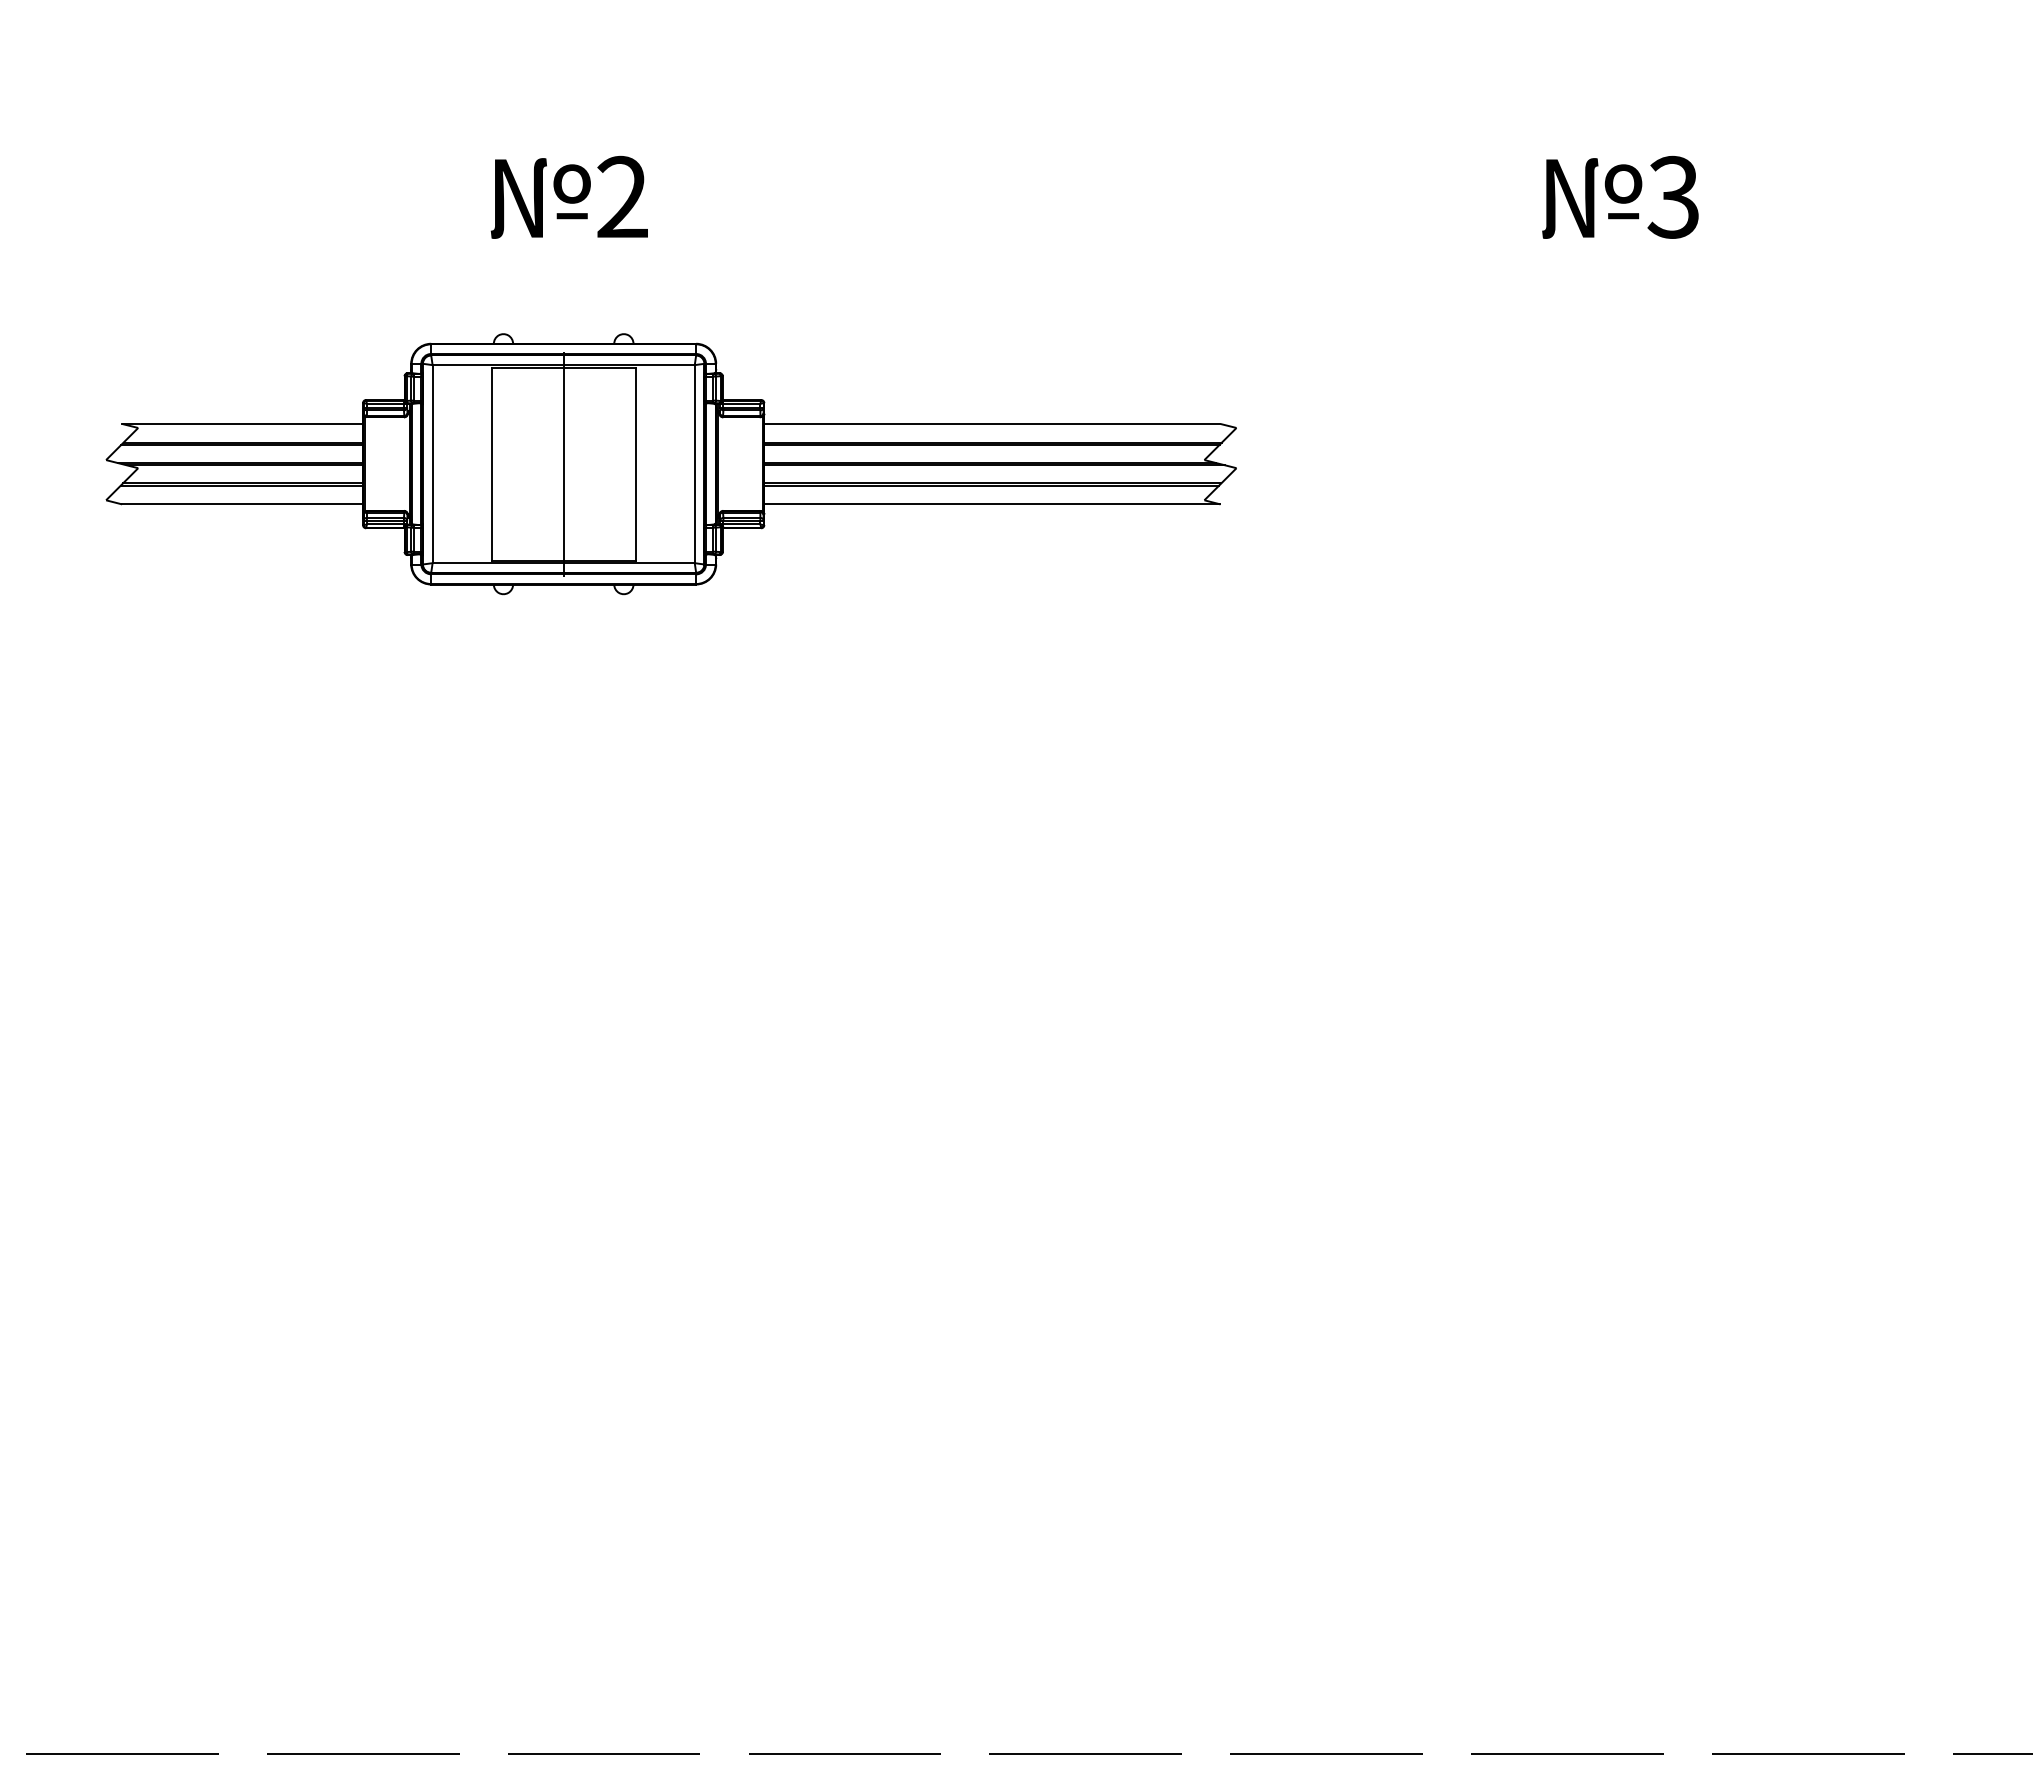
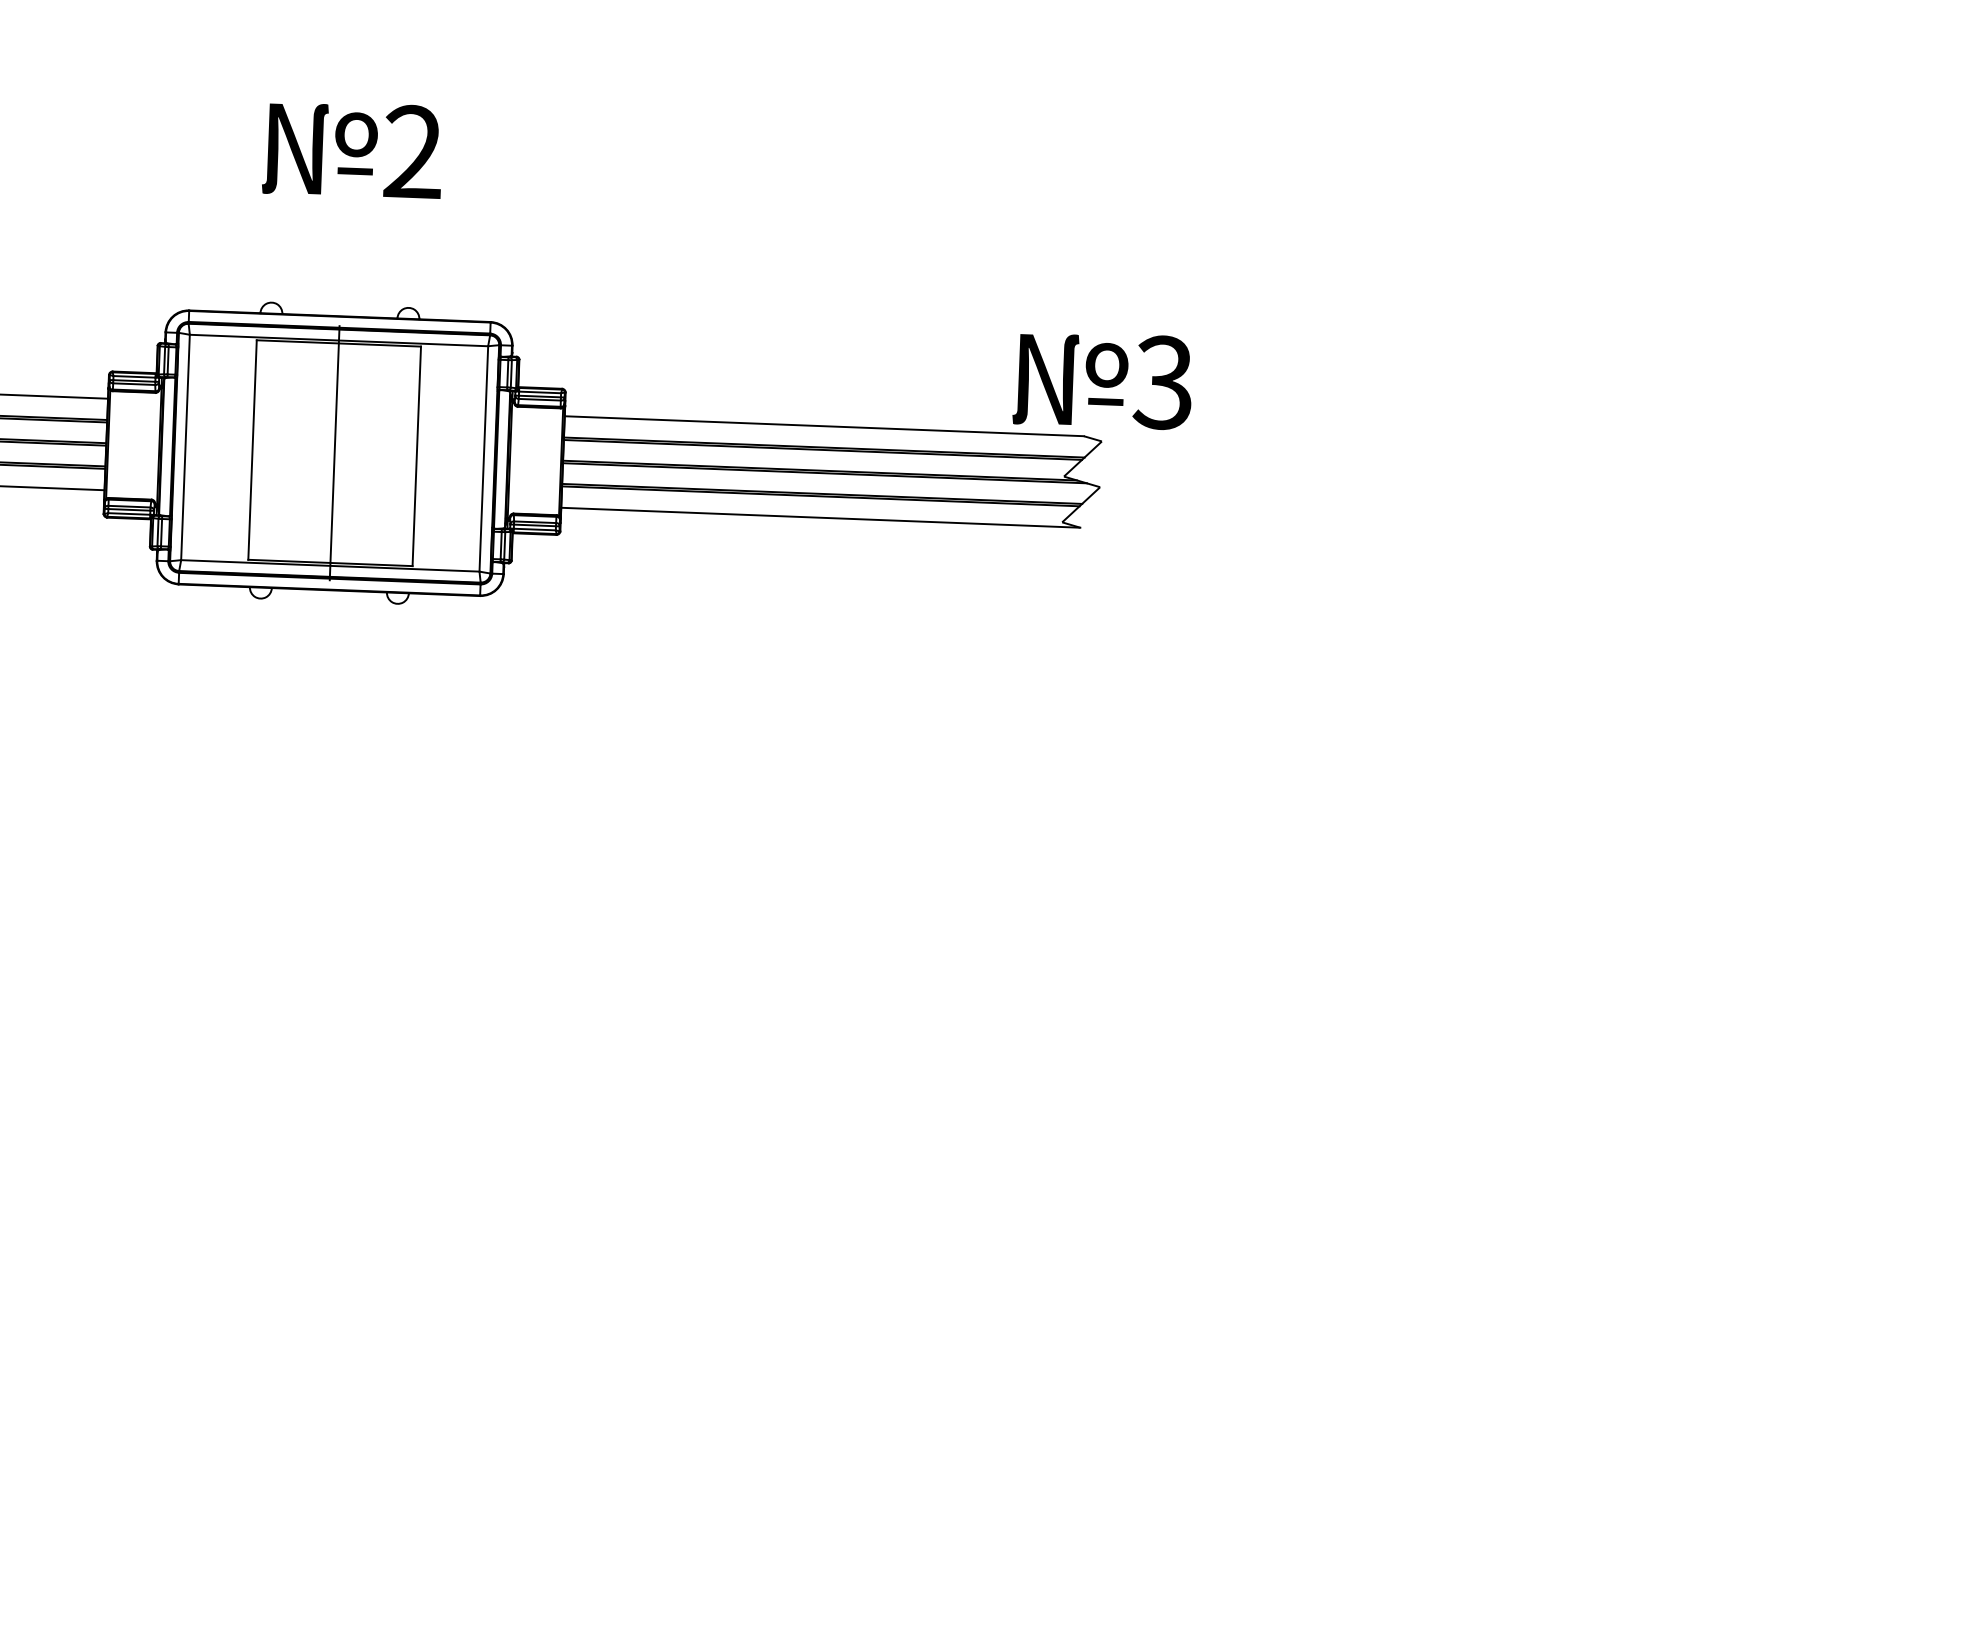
text: (1620, 197) -> (1103, 380), moved

